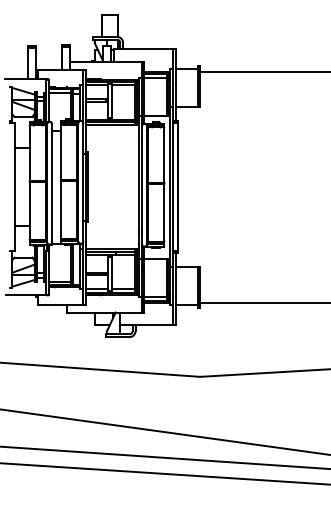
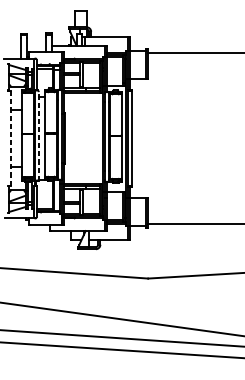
line: (52, 184) -> (39, 136), solid -> dashed
line: (14, 187) -> (10, 138), solid -> dashed

